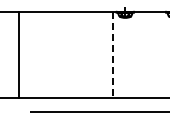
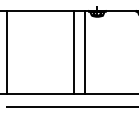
line: (31, 54) -> (7, 52), added
line: (100, 54) -> (73, 52), added
line: (112, 55) -> (85, 52), dashed -> solid

